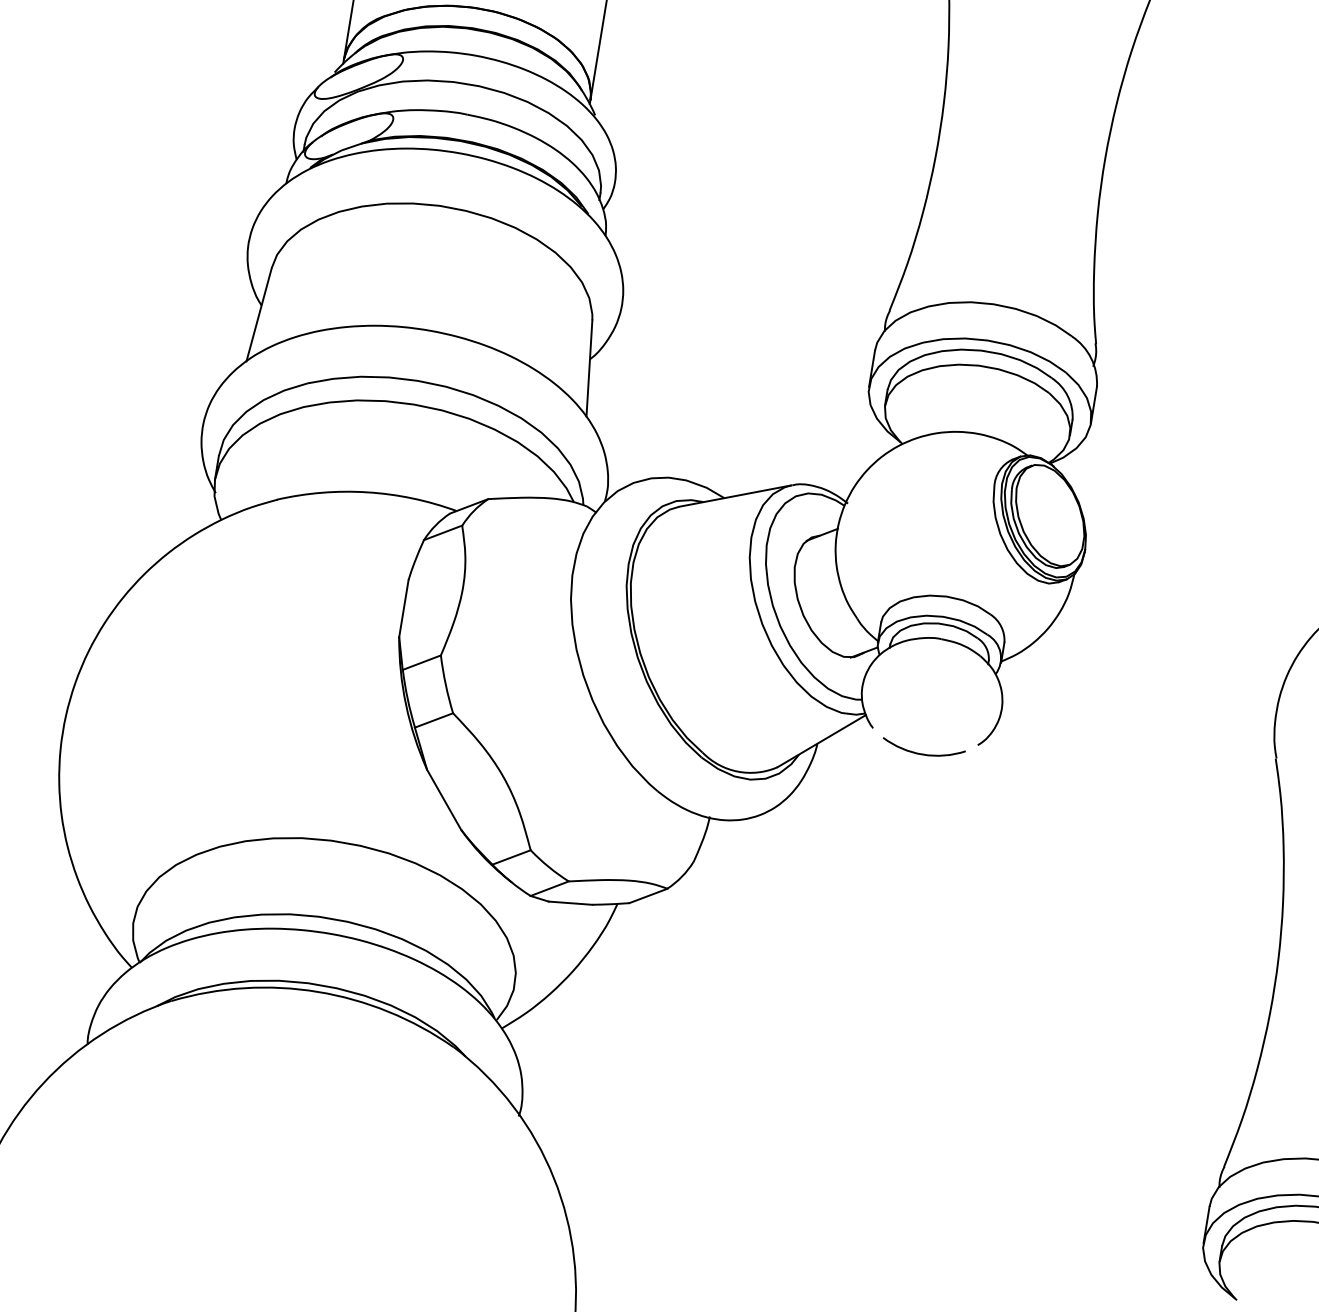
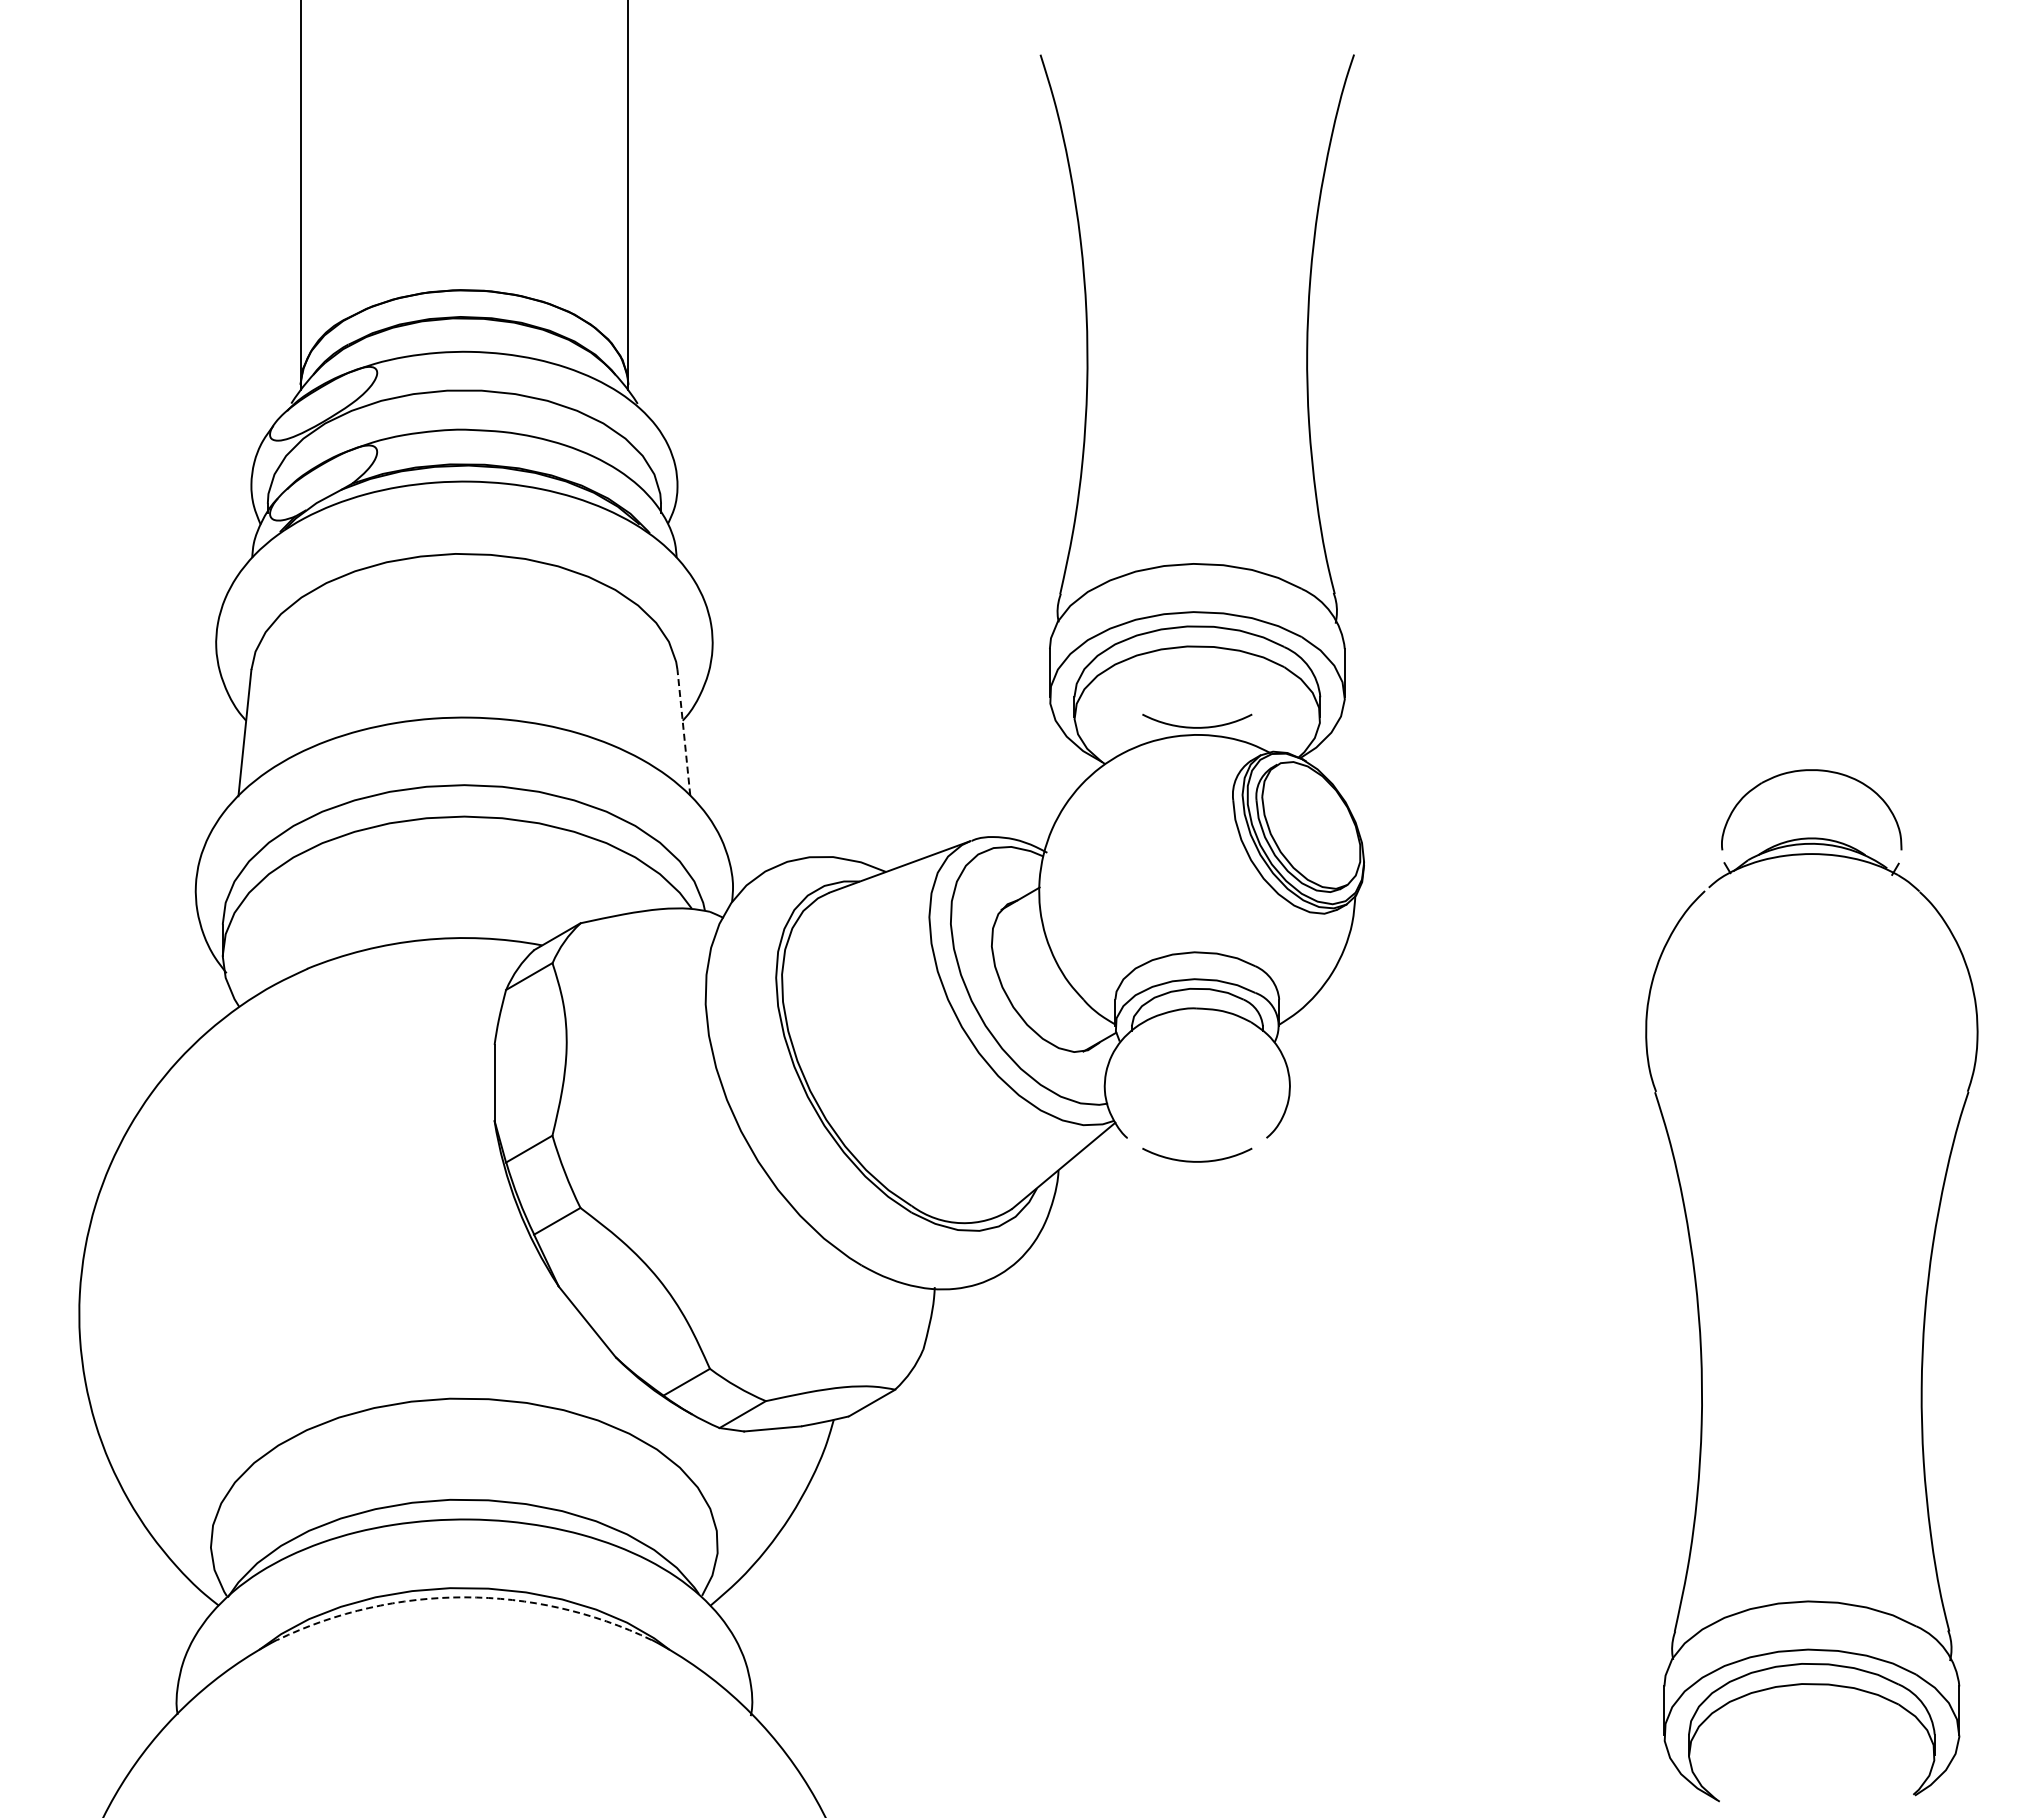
line: (589, 368) -> (683, 732), solid -> dashed
arc: (976, 427) -> (1197, 727), added
arc: (317, 992) -> (464, 1597), solid -> dashed

